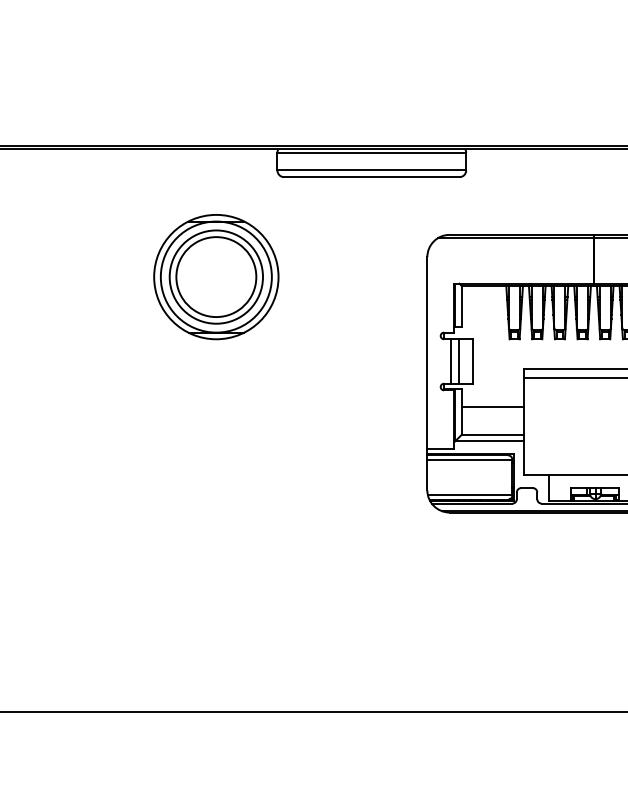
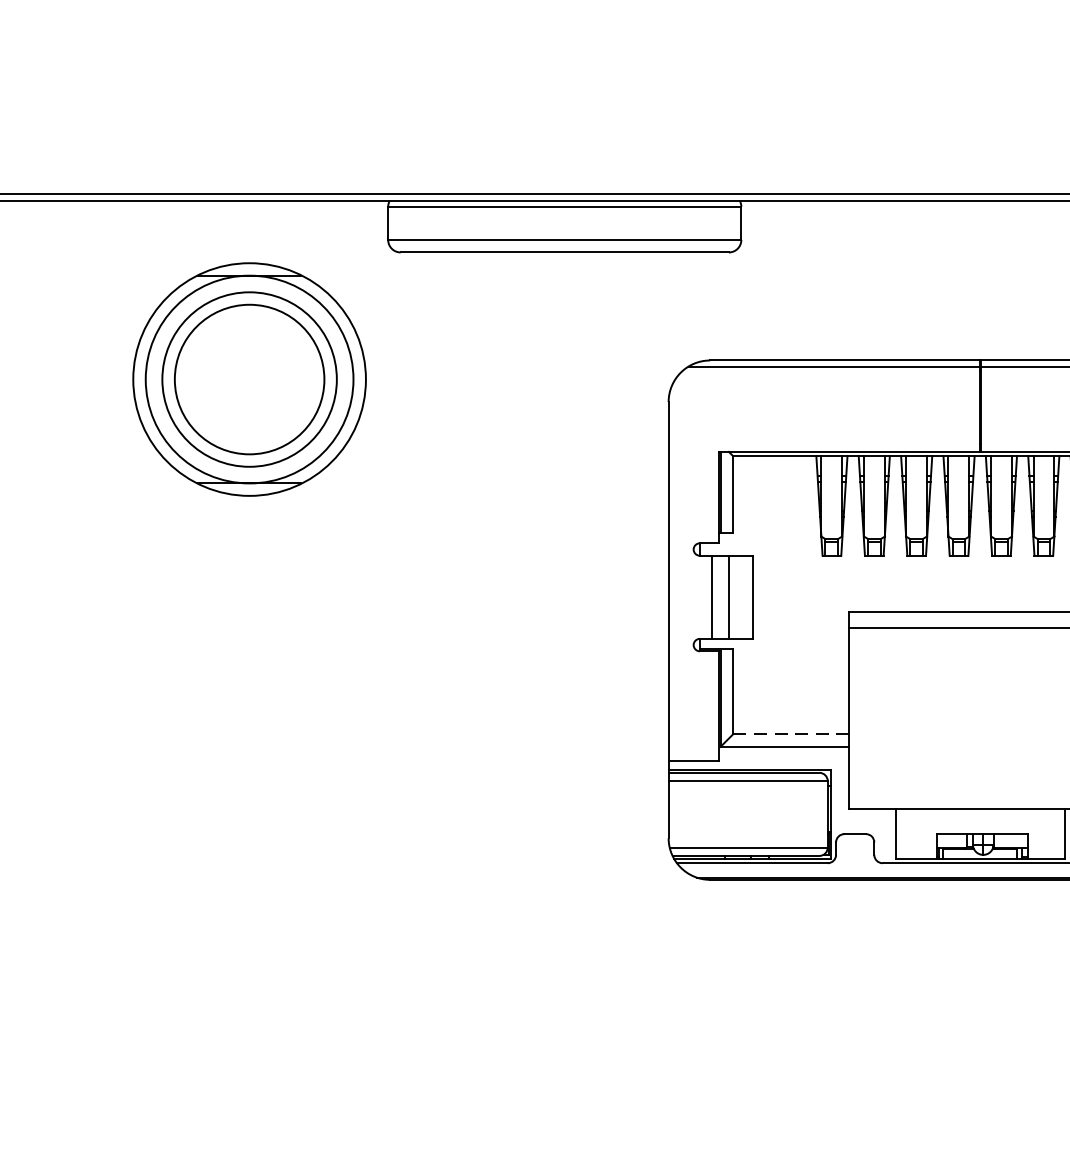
part: (216, 277) -> (249, 380), moved
line: (492, 407) -> (790, 683), removed
line: (492, 434) -> (790, 733), solid -> dashed

